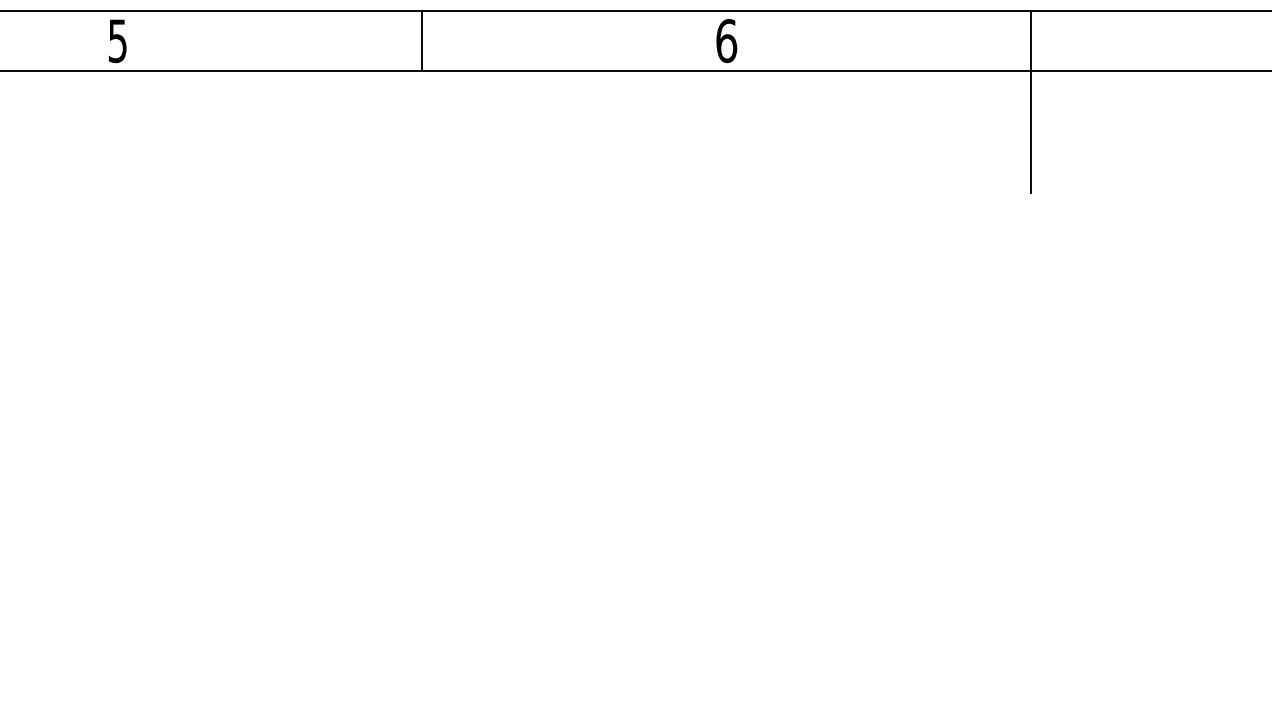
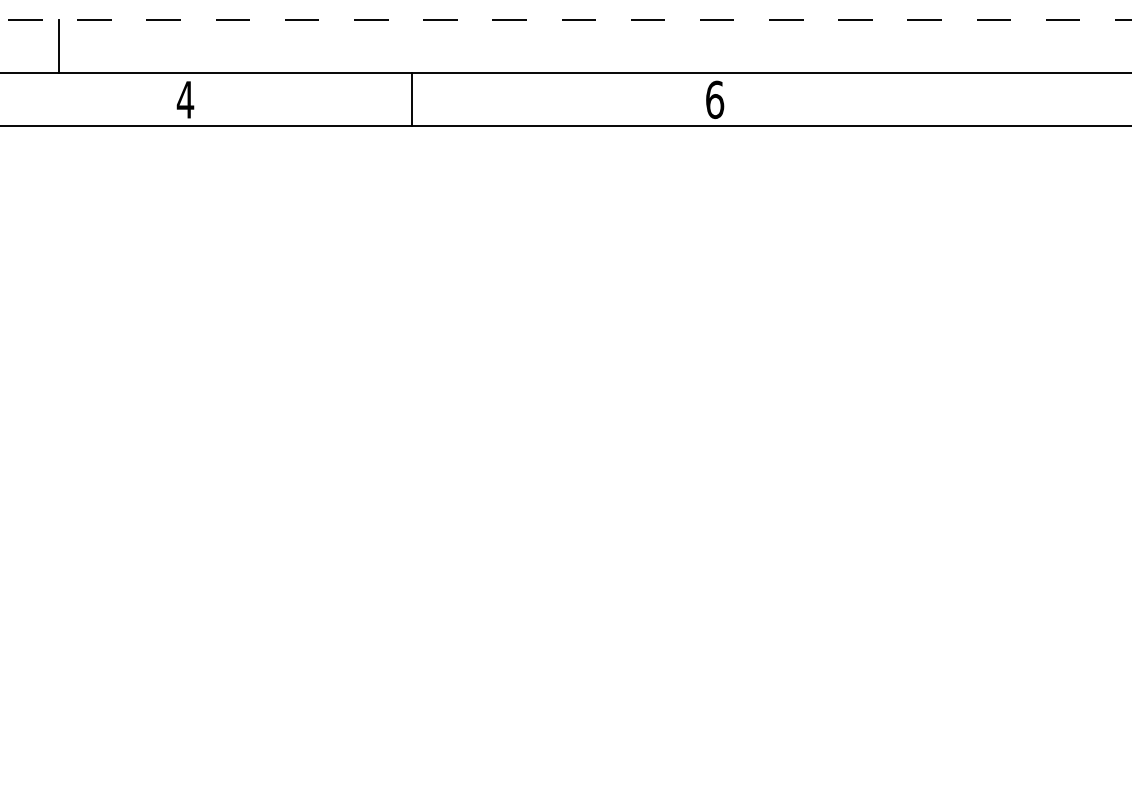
line: (422, 40) -> (412, 99), moved
text: (117, 41) -> (185, 100), 5 -> 4
line: (1030, 101) -> (979, 152), removed

